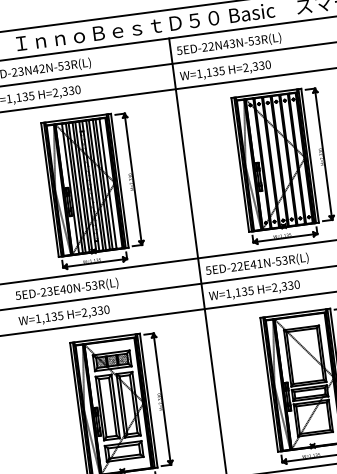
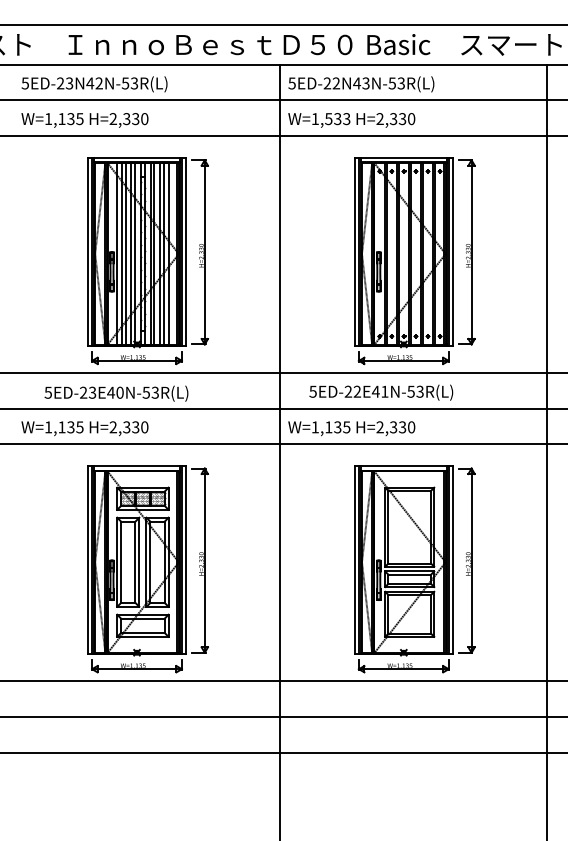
text: (215, 72) -> (337, 119), W=1,135 -> W=1,533
text: (257, 264) -> (381, 392), moved
text: (67, 289) -> (116, 393), moved

